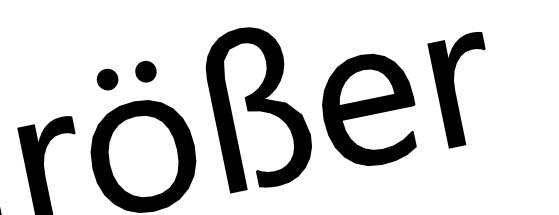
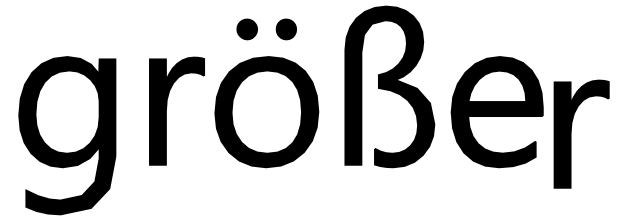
part: (455, 90) -> (571, 133), moved

